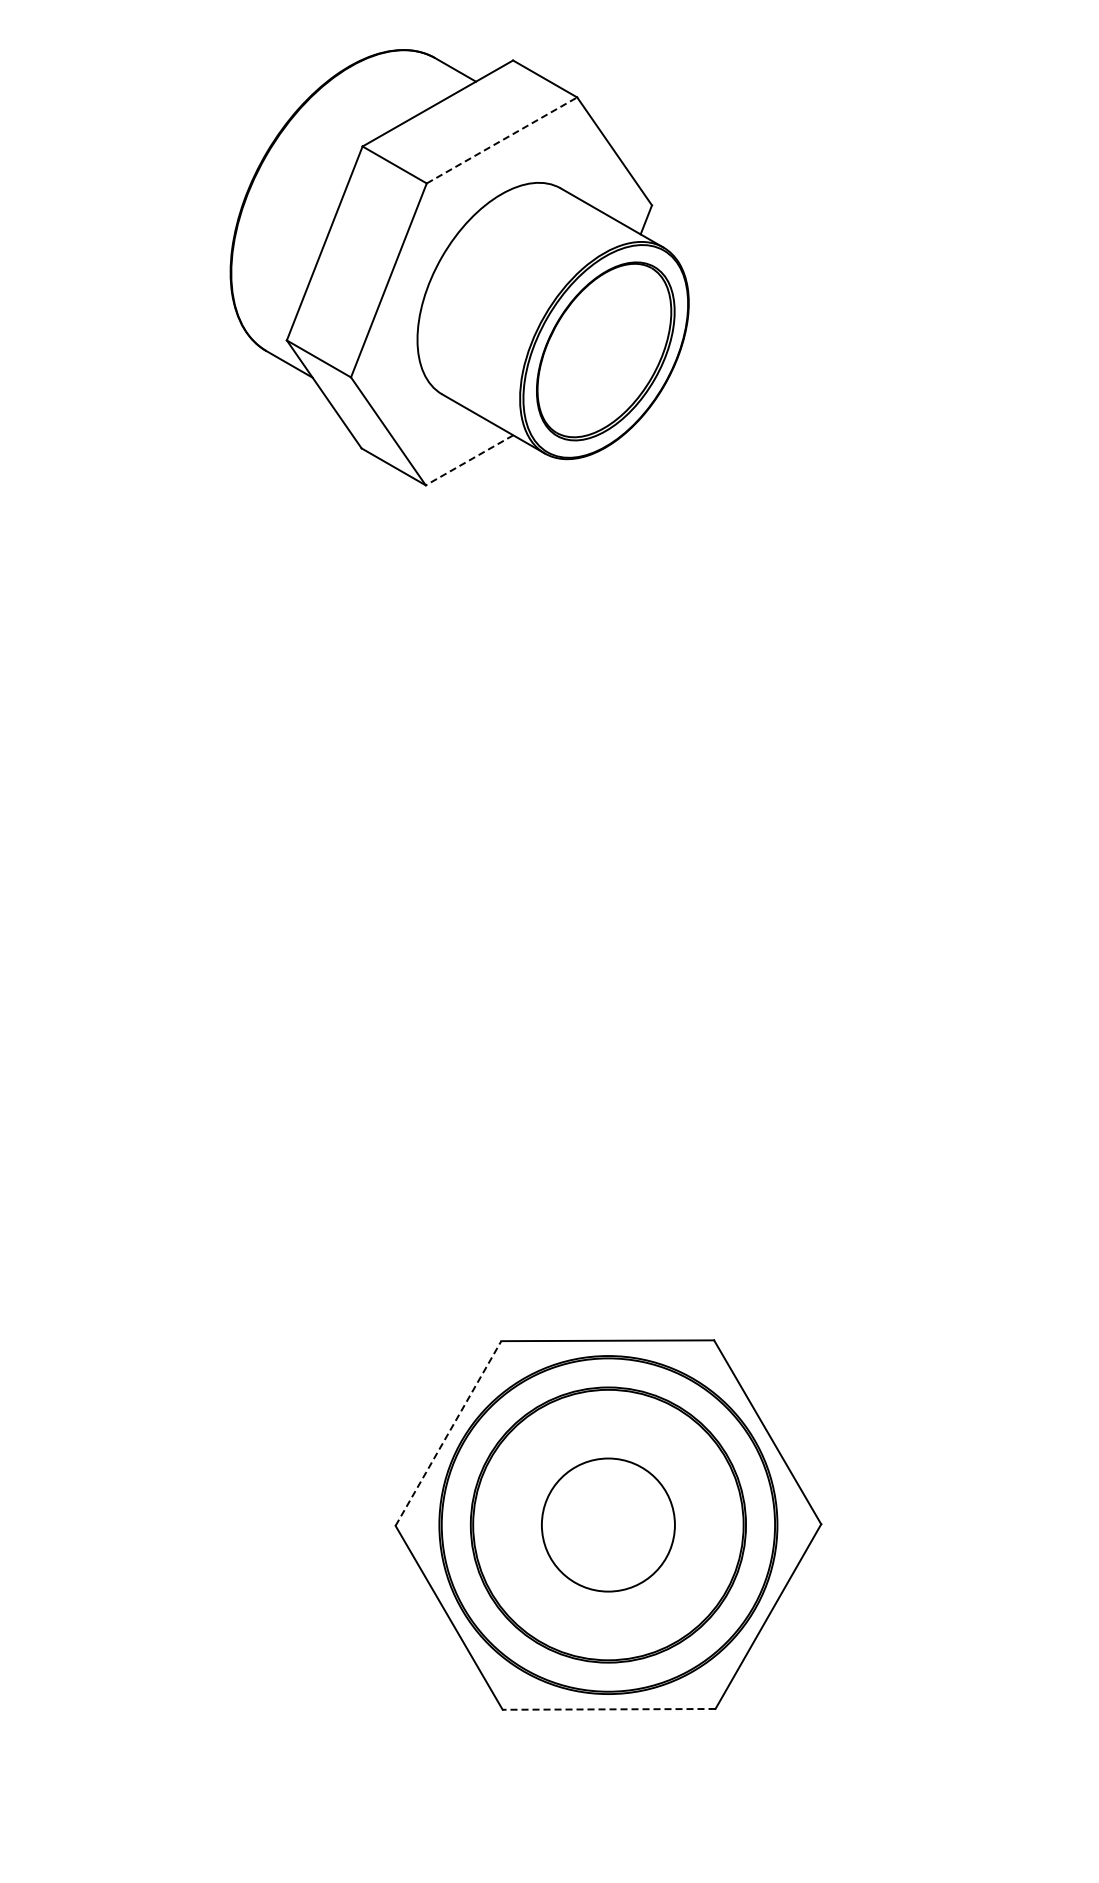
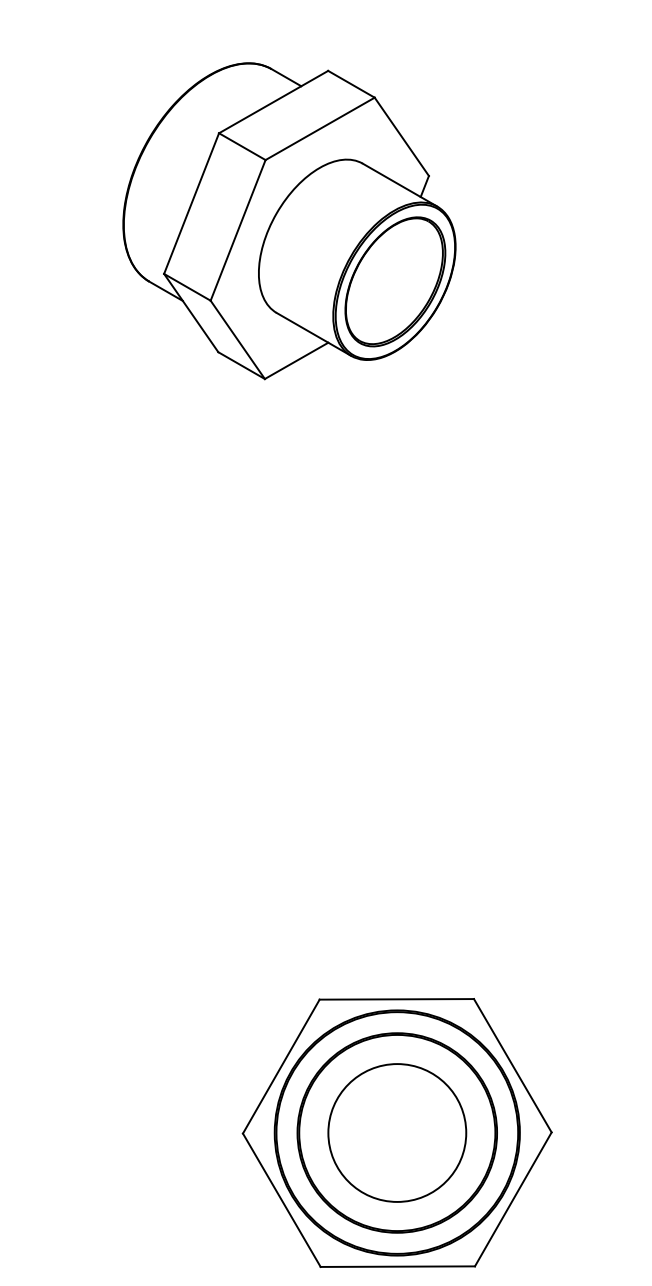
line: (502, 140) -> (320, 128), dashed -> solid
line: (469, 460) -> (296, 360), dashed -> solid
line: (448, 1433) -> (281, 1066), dashed -> solid
circle: (608, 1525) -> (397, 1133), size x1.43
line: (608, 1709) -> (397, 1266), dashed -> solid

